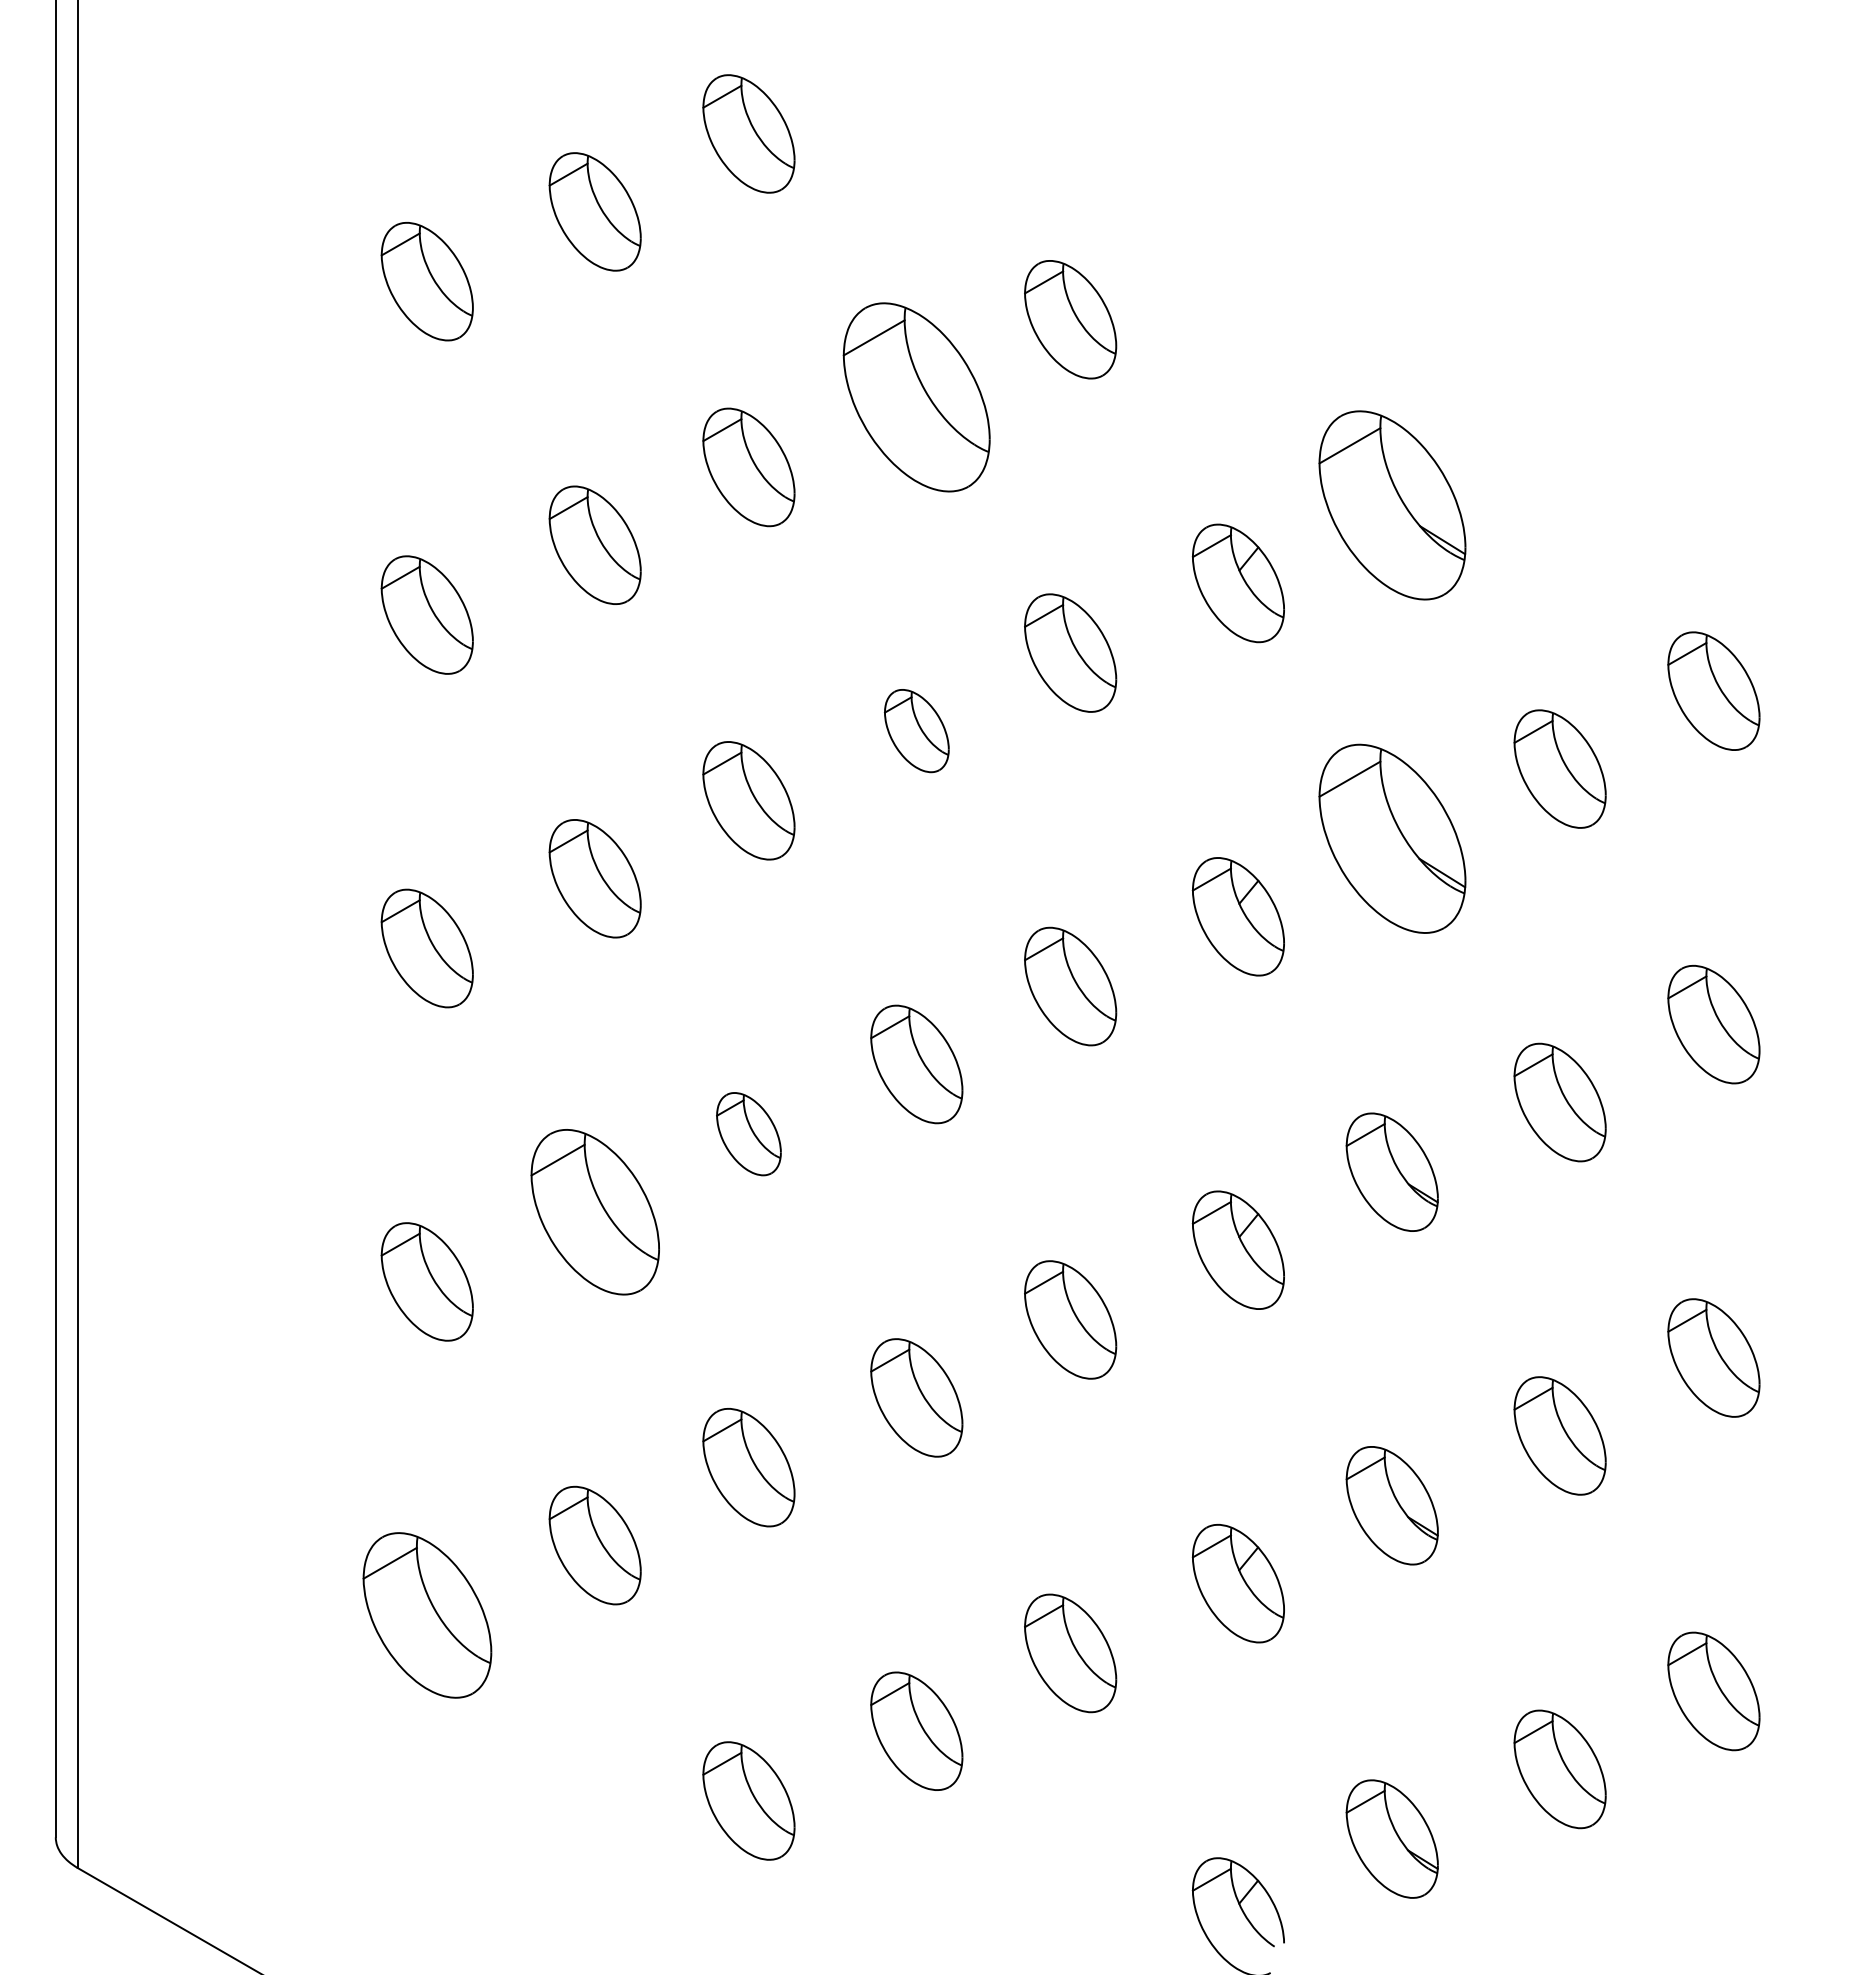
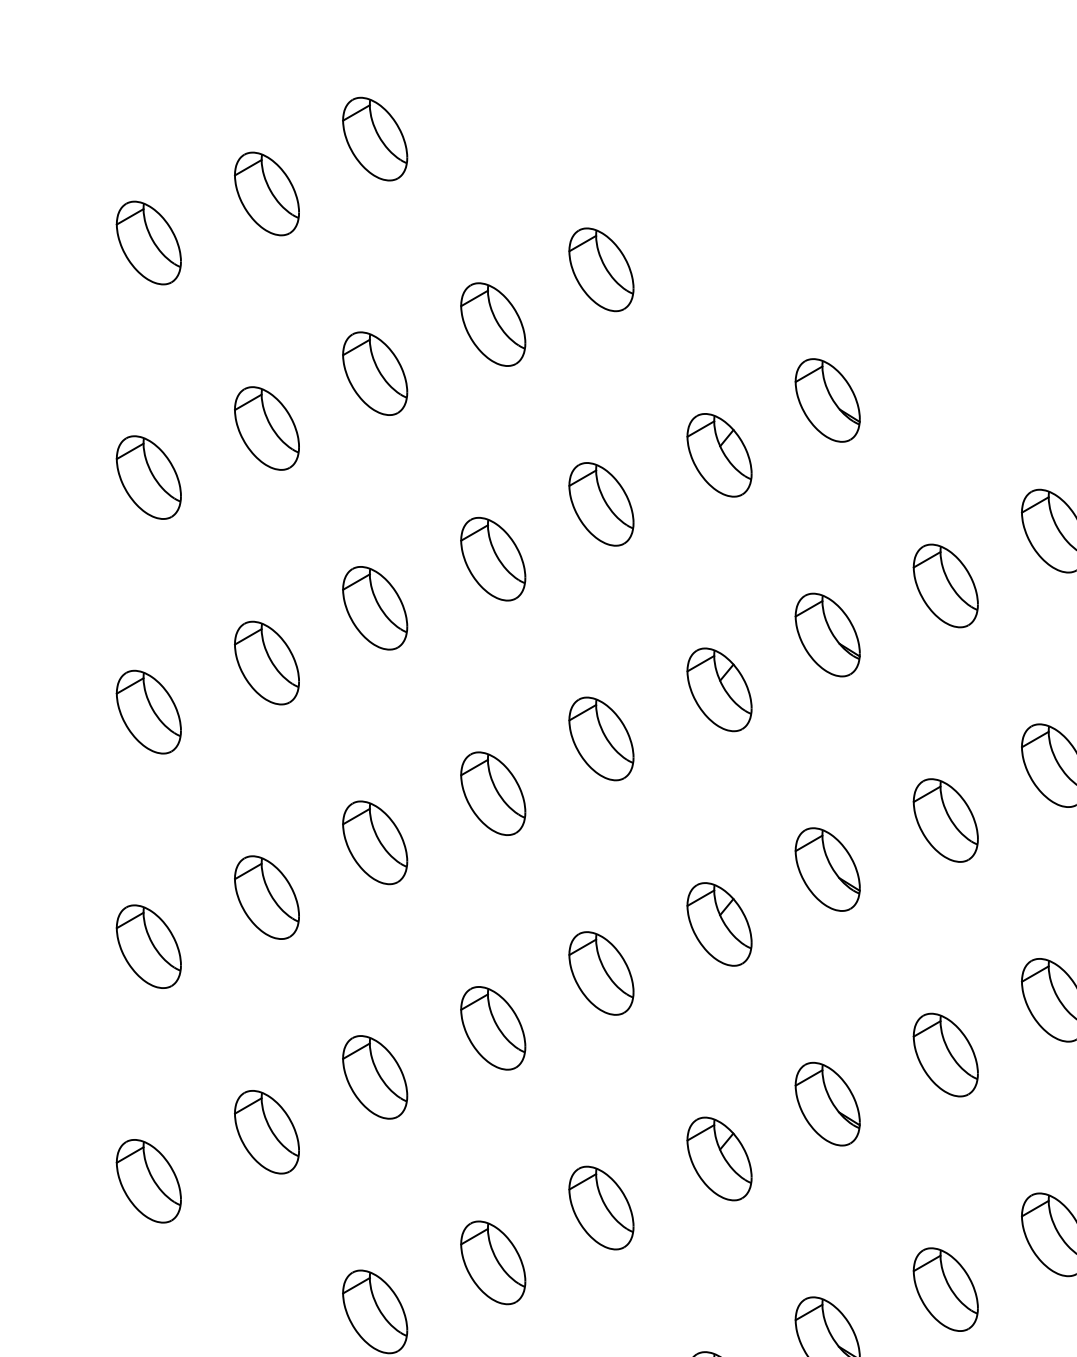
part: (916, 397) -> (493, 324), size x0.62
part: (1391, 505) -> (827, 400), size x0.62
part: (916, 730) -> (493, 558), size x1.43
part: (1391, 838) -> (827, 634), size x0.62
part: (748, 1133) -> (374, 842), size x1.43
part: (594, 1211) -> (266, 897), size x0.71
part: (426, 1614) -> (148, 1180), size x0.71

